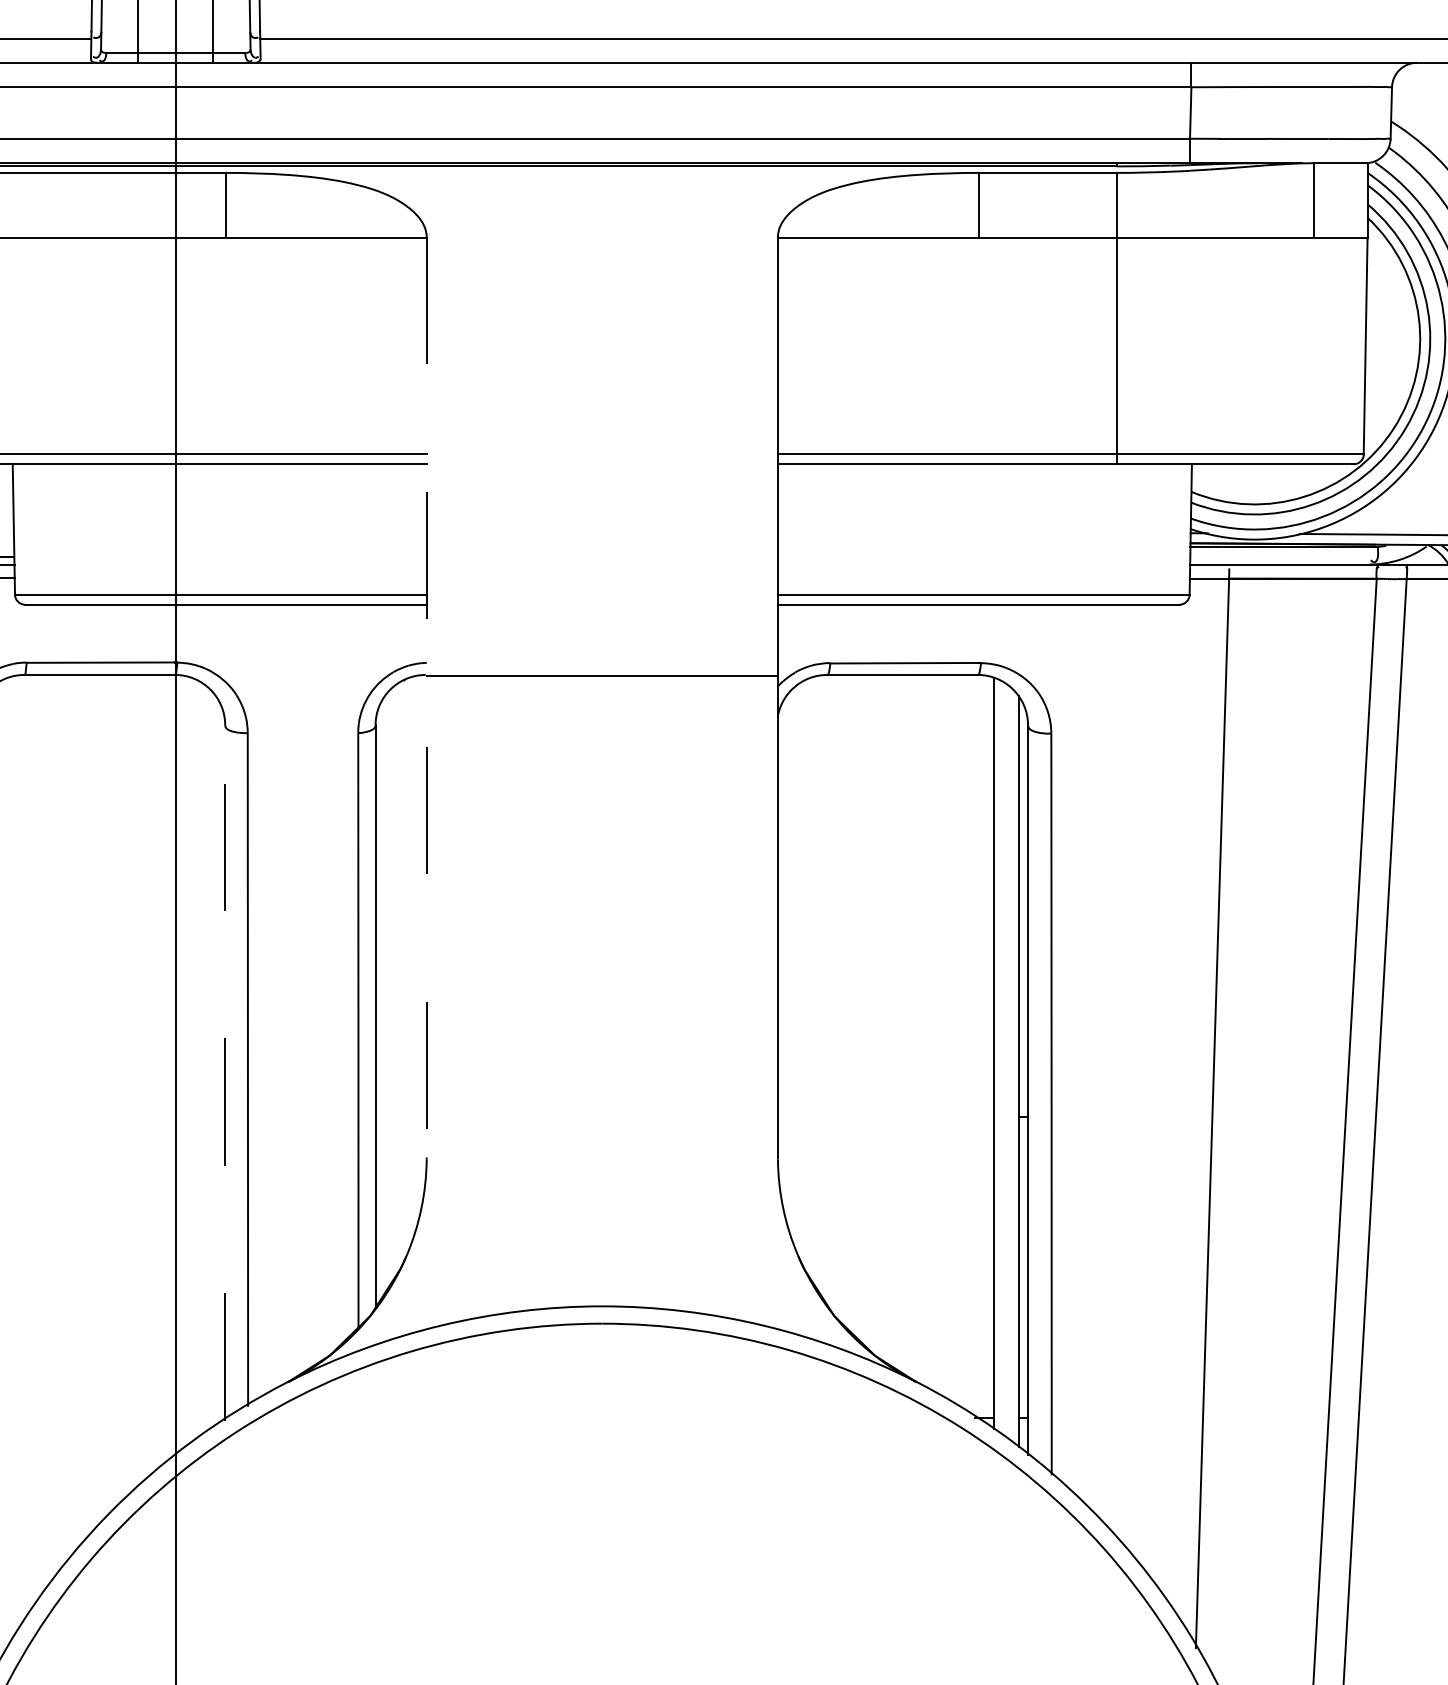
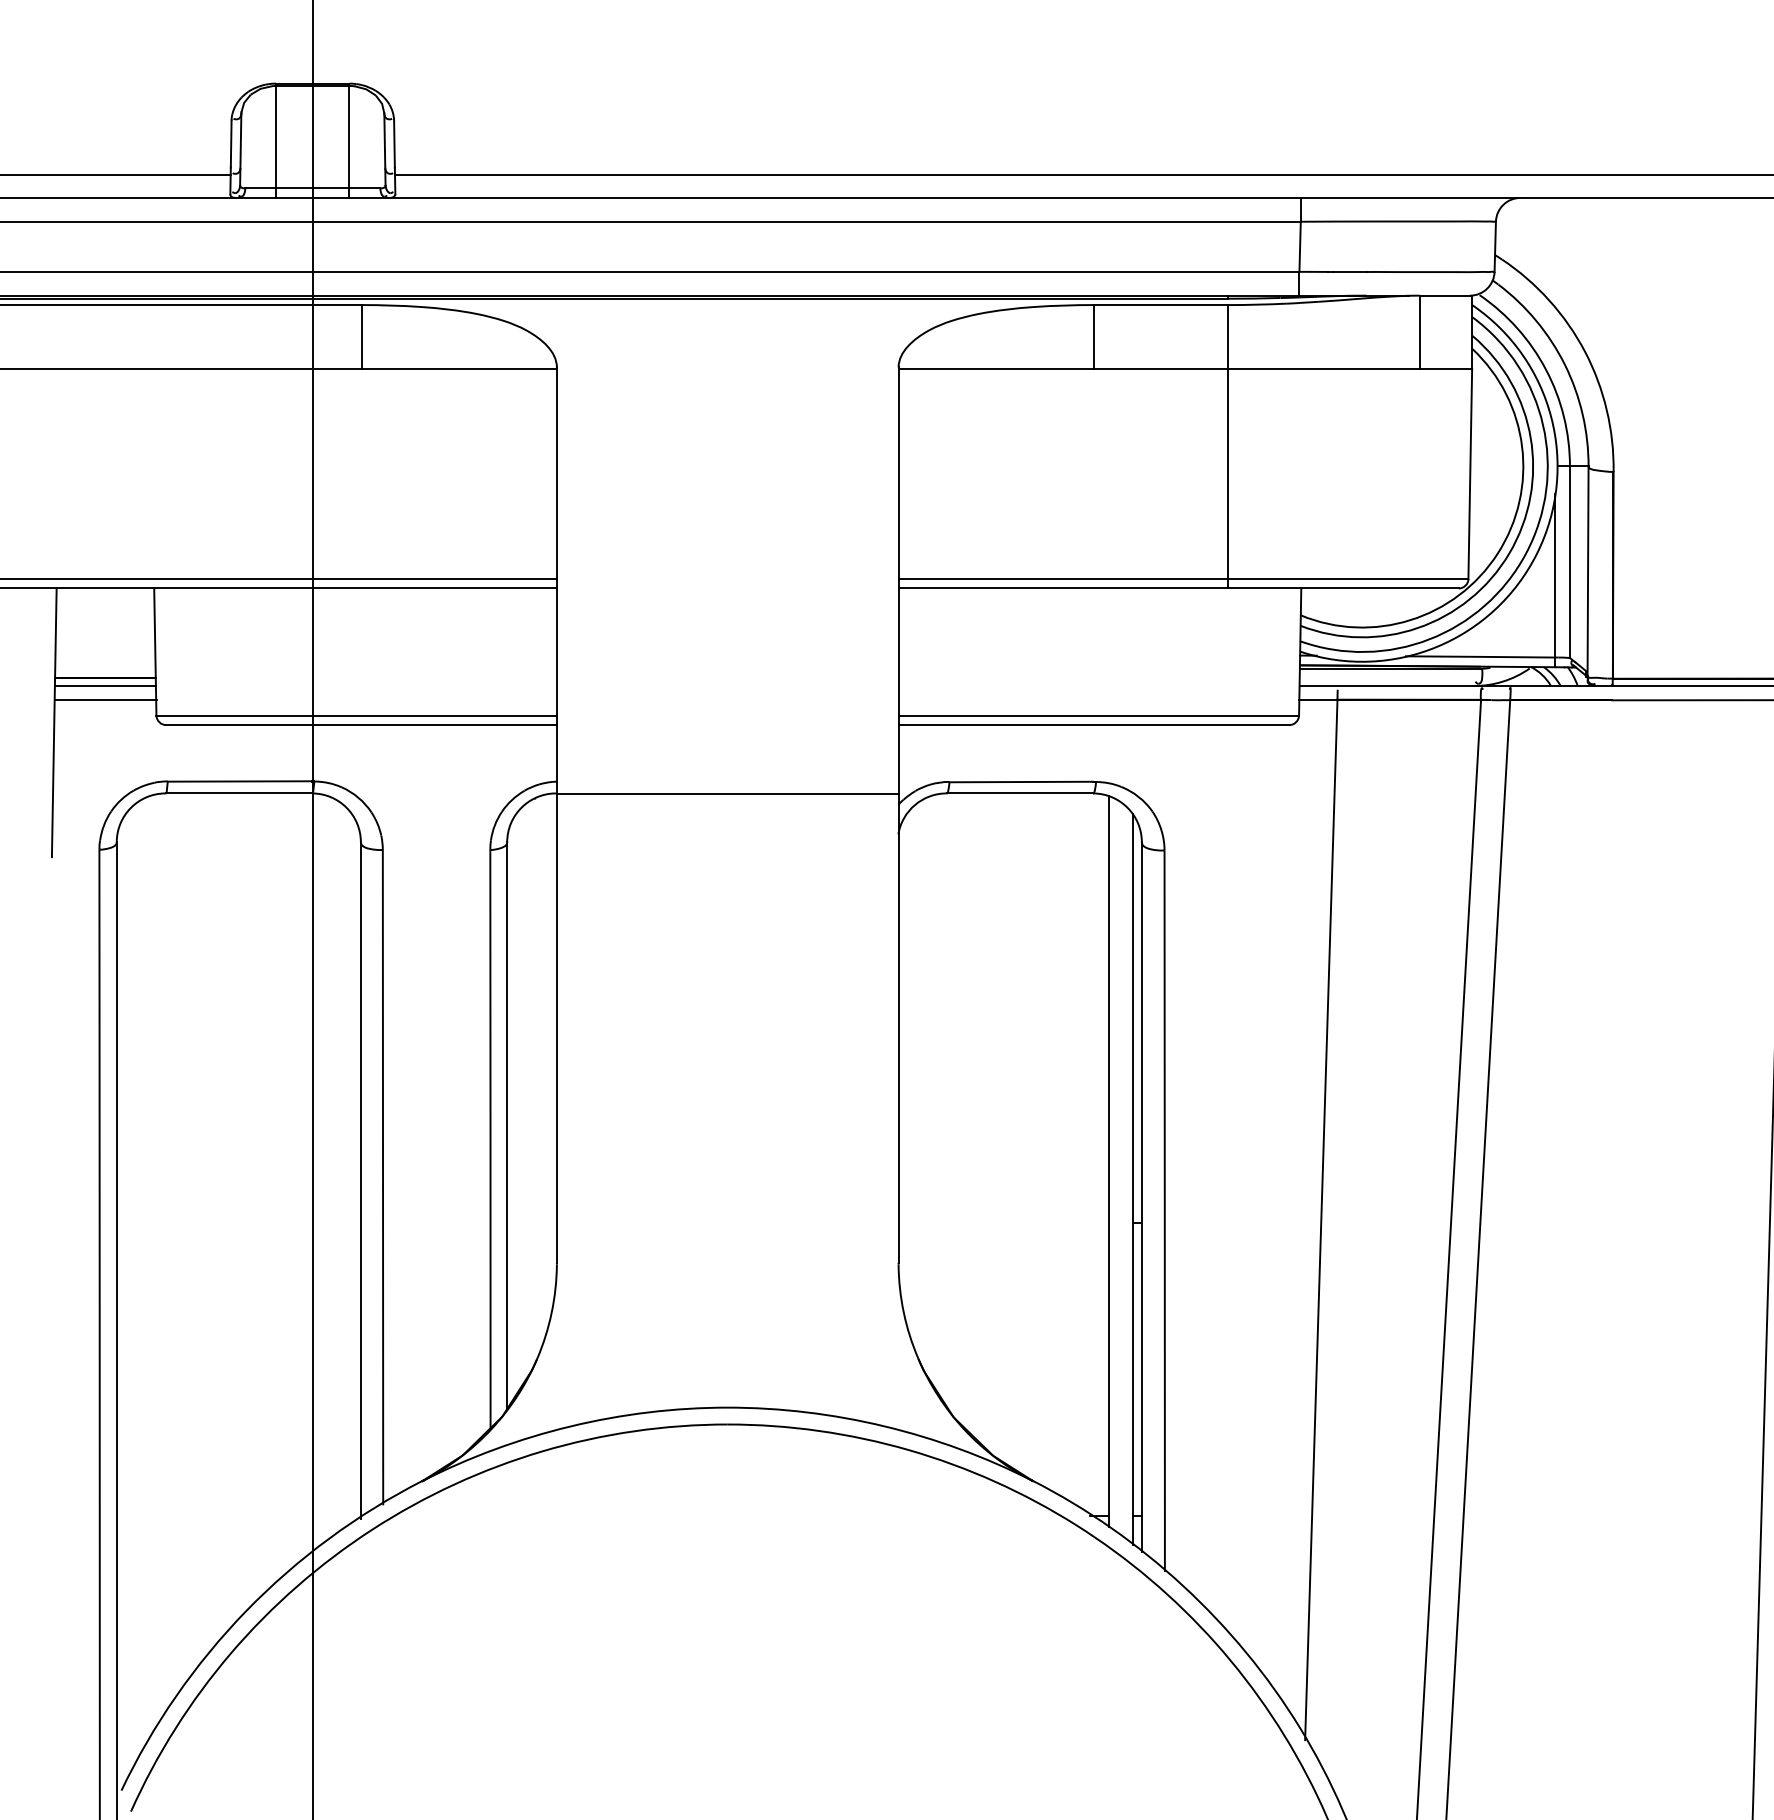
line: (426, 697) -> (556, 815), dashed -> solid
line: (224, 1072) -> (360, 1180), dashed -> solid

